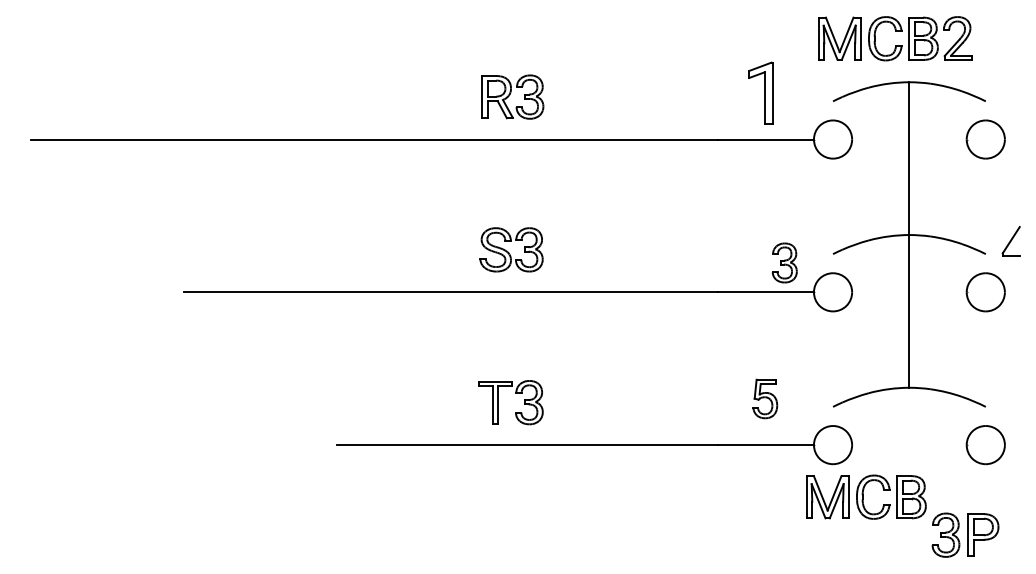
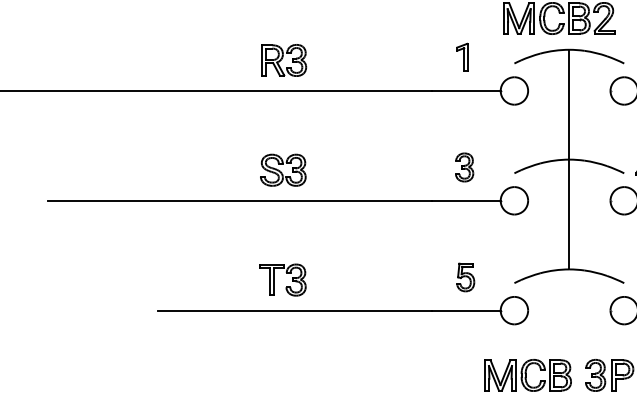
part: (760, 92) -> (462, 57), size x0.62
part: (784, 262) -> (464, 167), moved
part: (866, 496) -> (528, 374), moved

